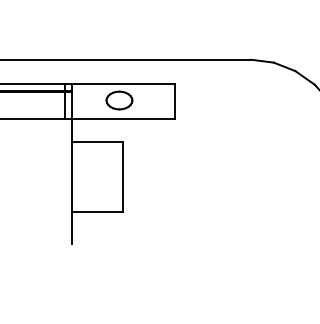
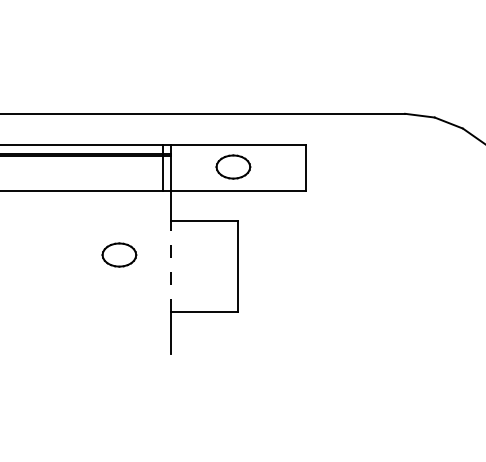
part: (32, 167) -> (119, 254), added
line: (71, 176) -> (170, 266), solid -> dashed

